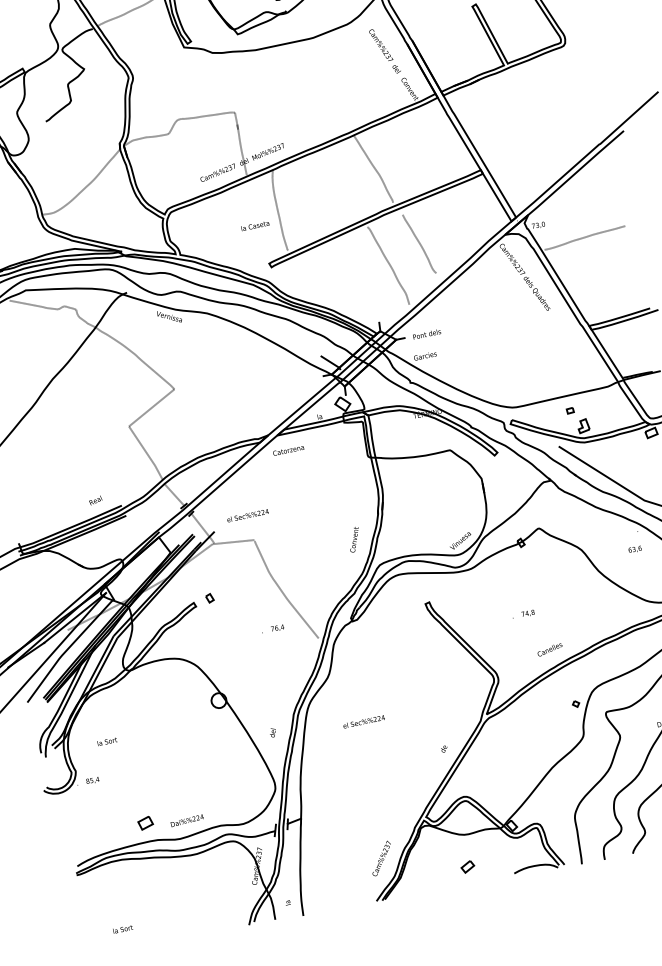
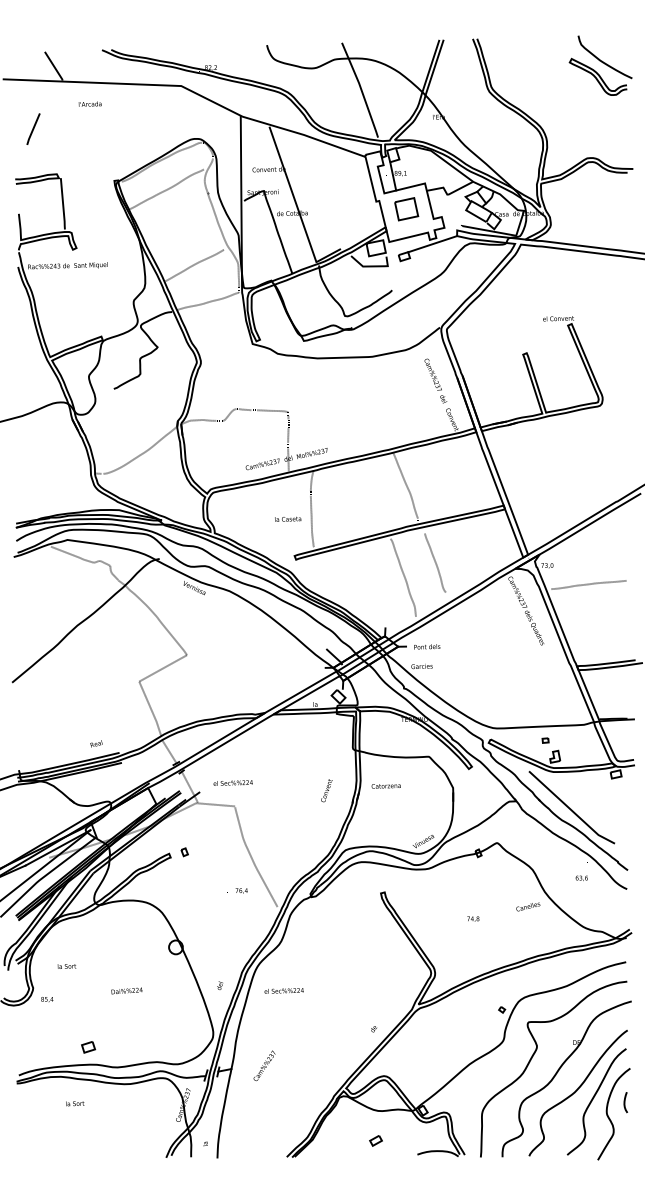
text: (287, 451) -> (385, 786), moved
text: (354, 539) -> (326, 790), moved
text: (550, 649) -> (528, 906), moved
text: (363, 721) -> (283, 990), moved
text: (186, 820) -> (126, 990), moved
text: (381, 858) -> (264, 1065), moved
text: (123, 929) -> (75, 1103), moved

